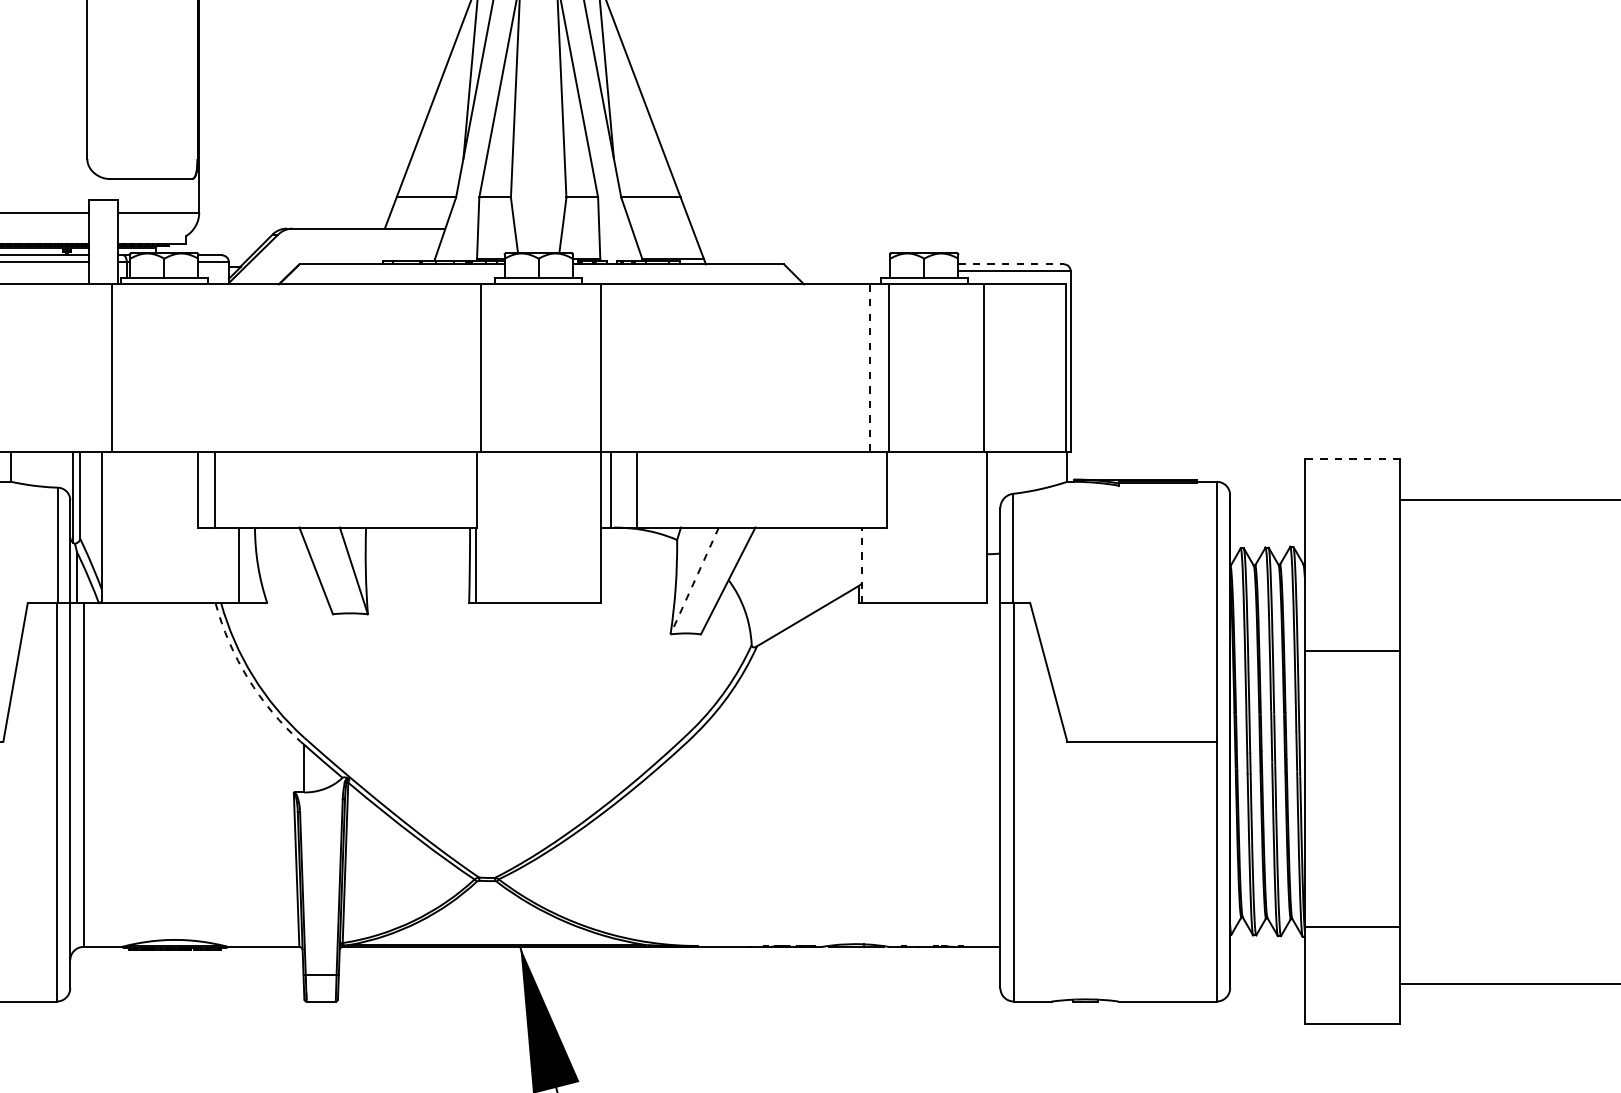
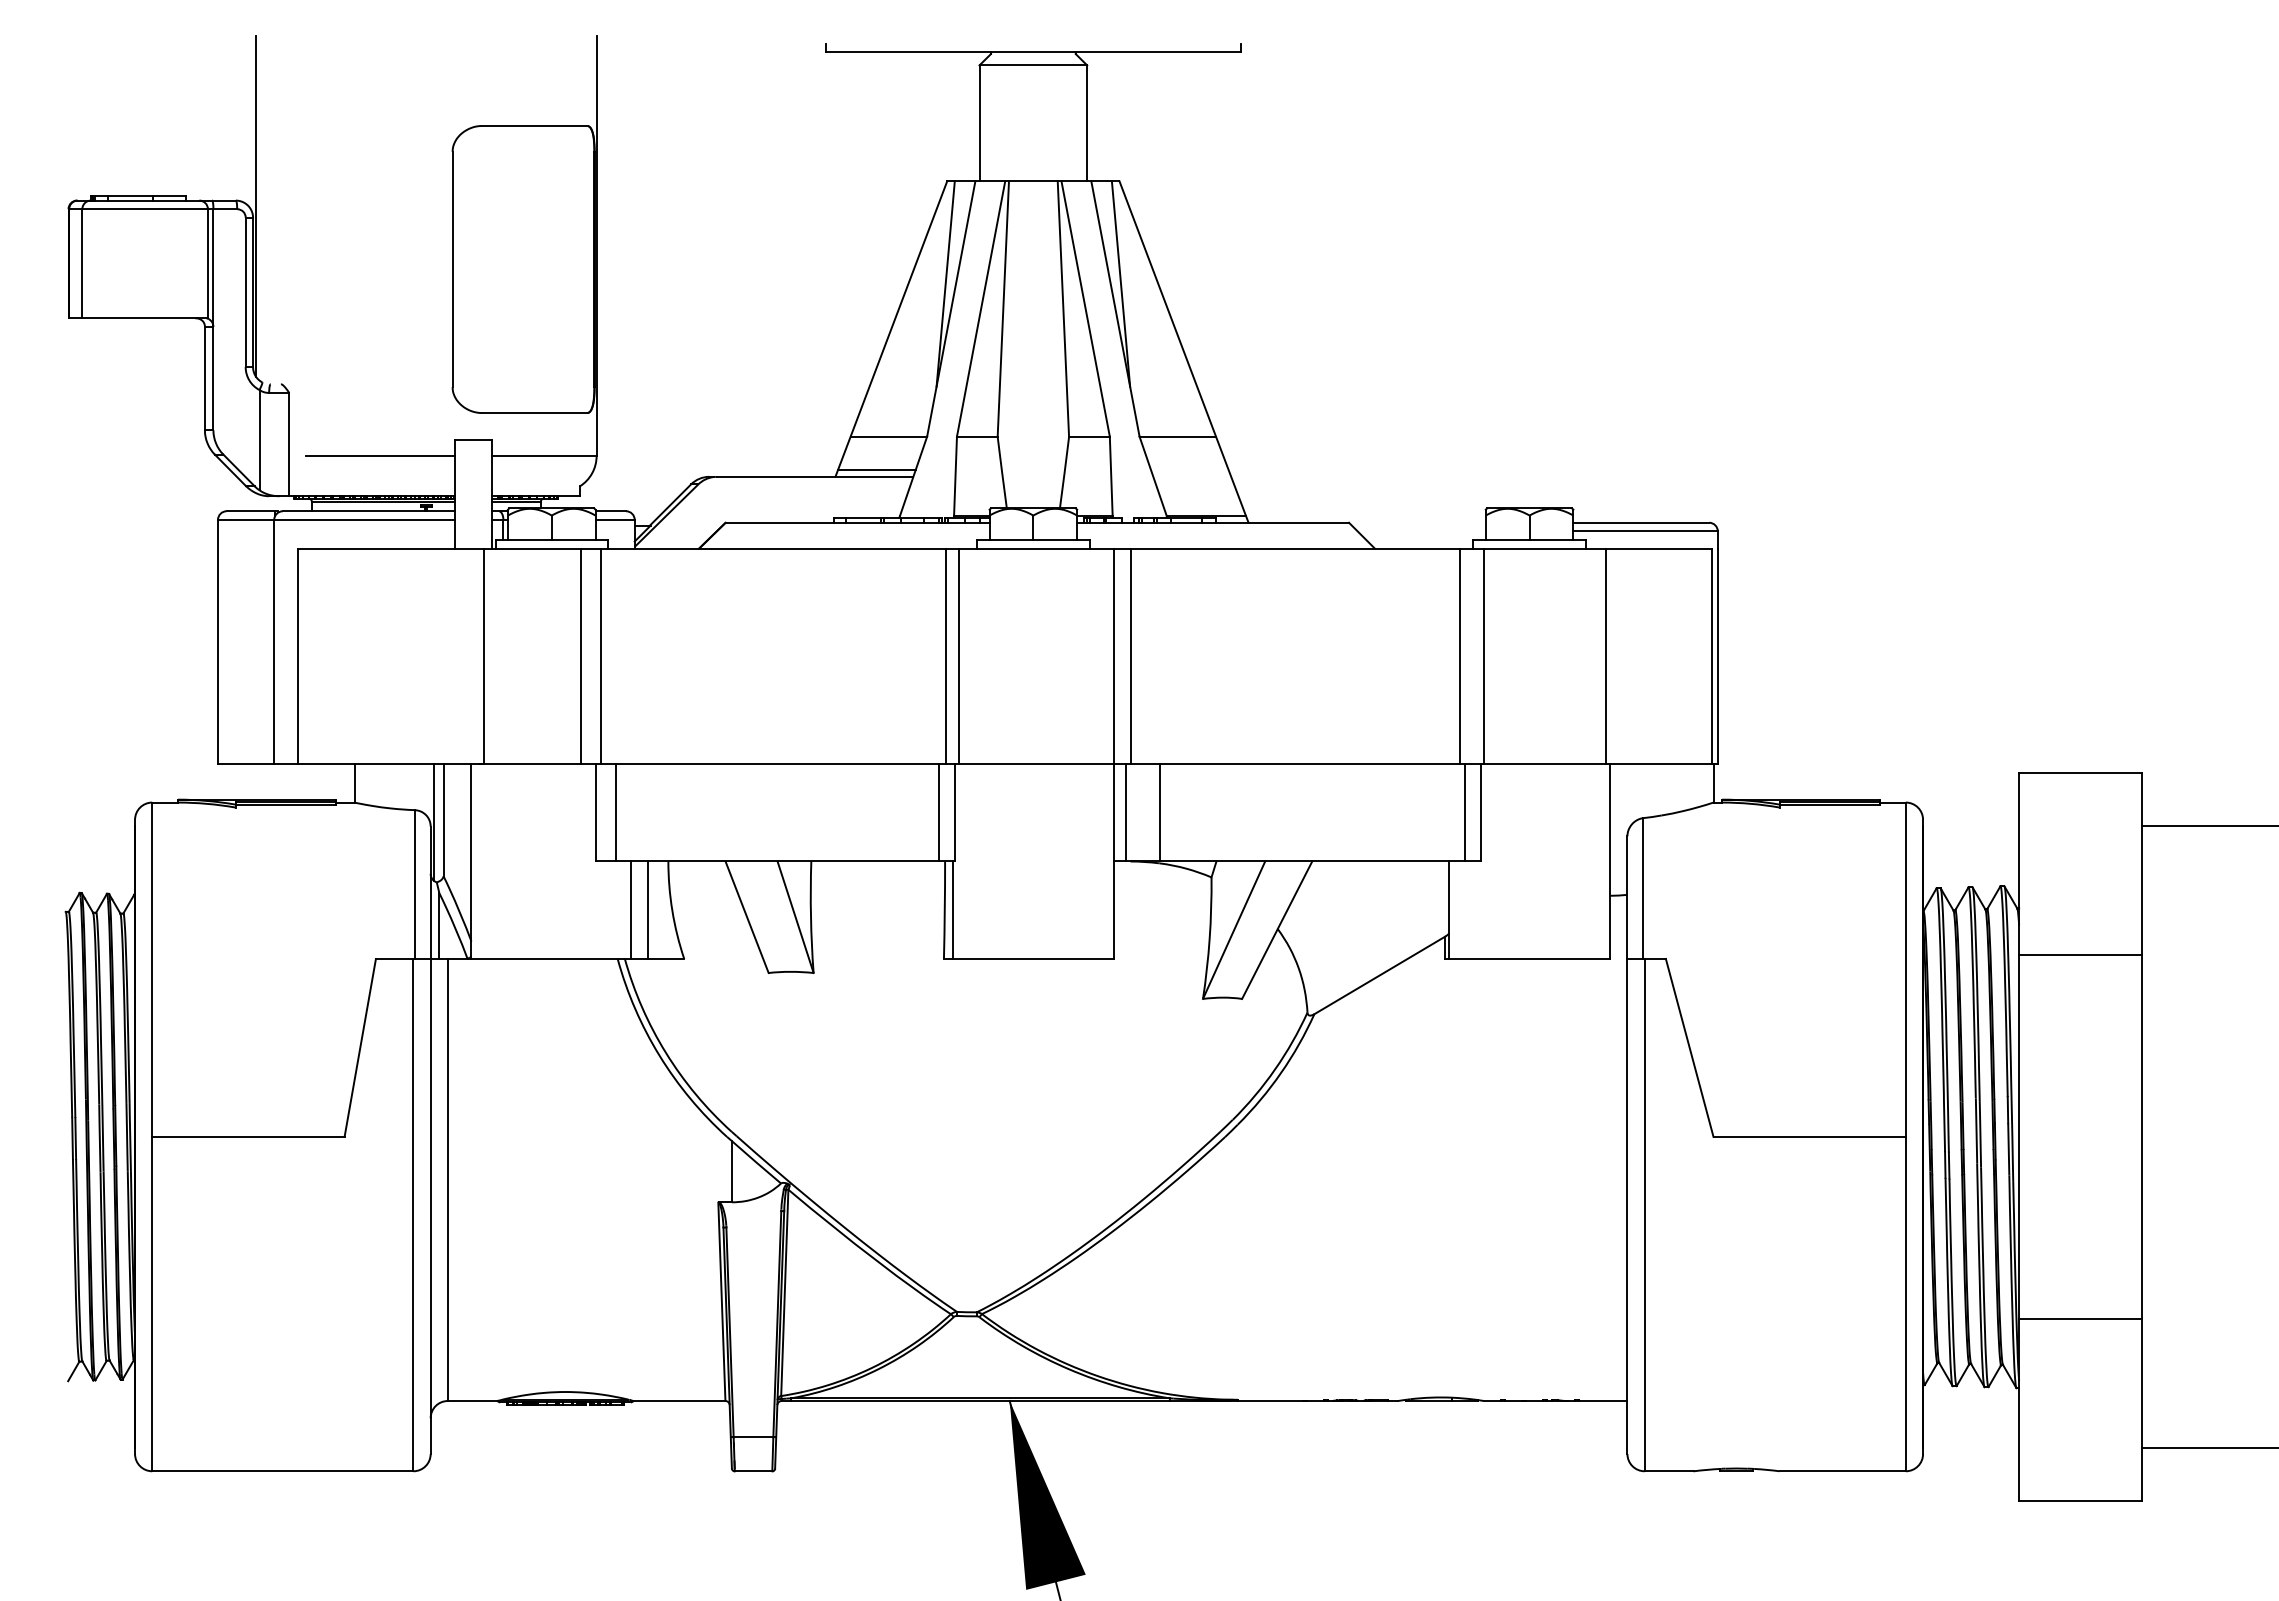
line: (416, 222) -> (876, 469), added
line: (1011, 264) -> (1641, 522), dashed -> solid
line: (187, 367) -> (581, 655), added
line: (202, 367) -> (600, 655), added
line: (470, 367) -> (945, 655), added
line: (614, 367) -> (1130, 655), added
line: (869, 368) -> (1459, 656), dashed -> solid
line: (1352, 459) -> (2080, 773), dashed -> solid
line: (464, 489) -> (938, 812), added
line: (874, 489) -> (1465, 812), added
line: (225, 564) -> (630, 909), added
line: (862, 565) -> (1449, 910), dashed -> solid
line: (694, 581) -> (1233, 930), dashed -> solid
line: (1352, 651) -> (2080, 955), moved
arc: (248, 678) -> (659, 1055), dashed -> solid
line: (1352, 927) -> (2080, 1318), moved

